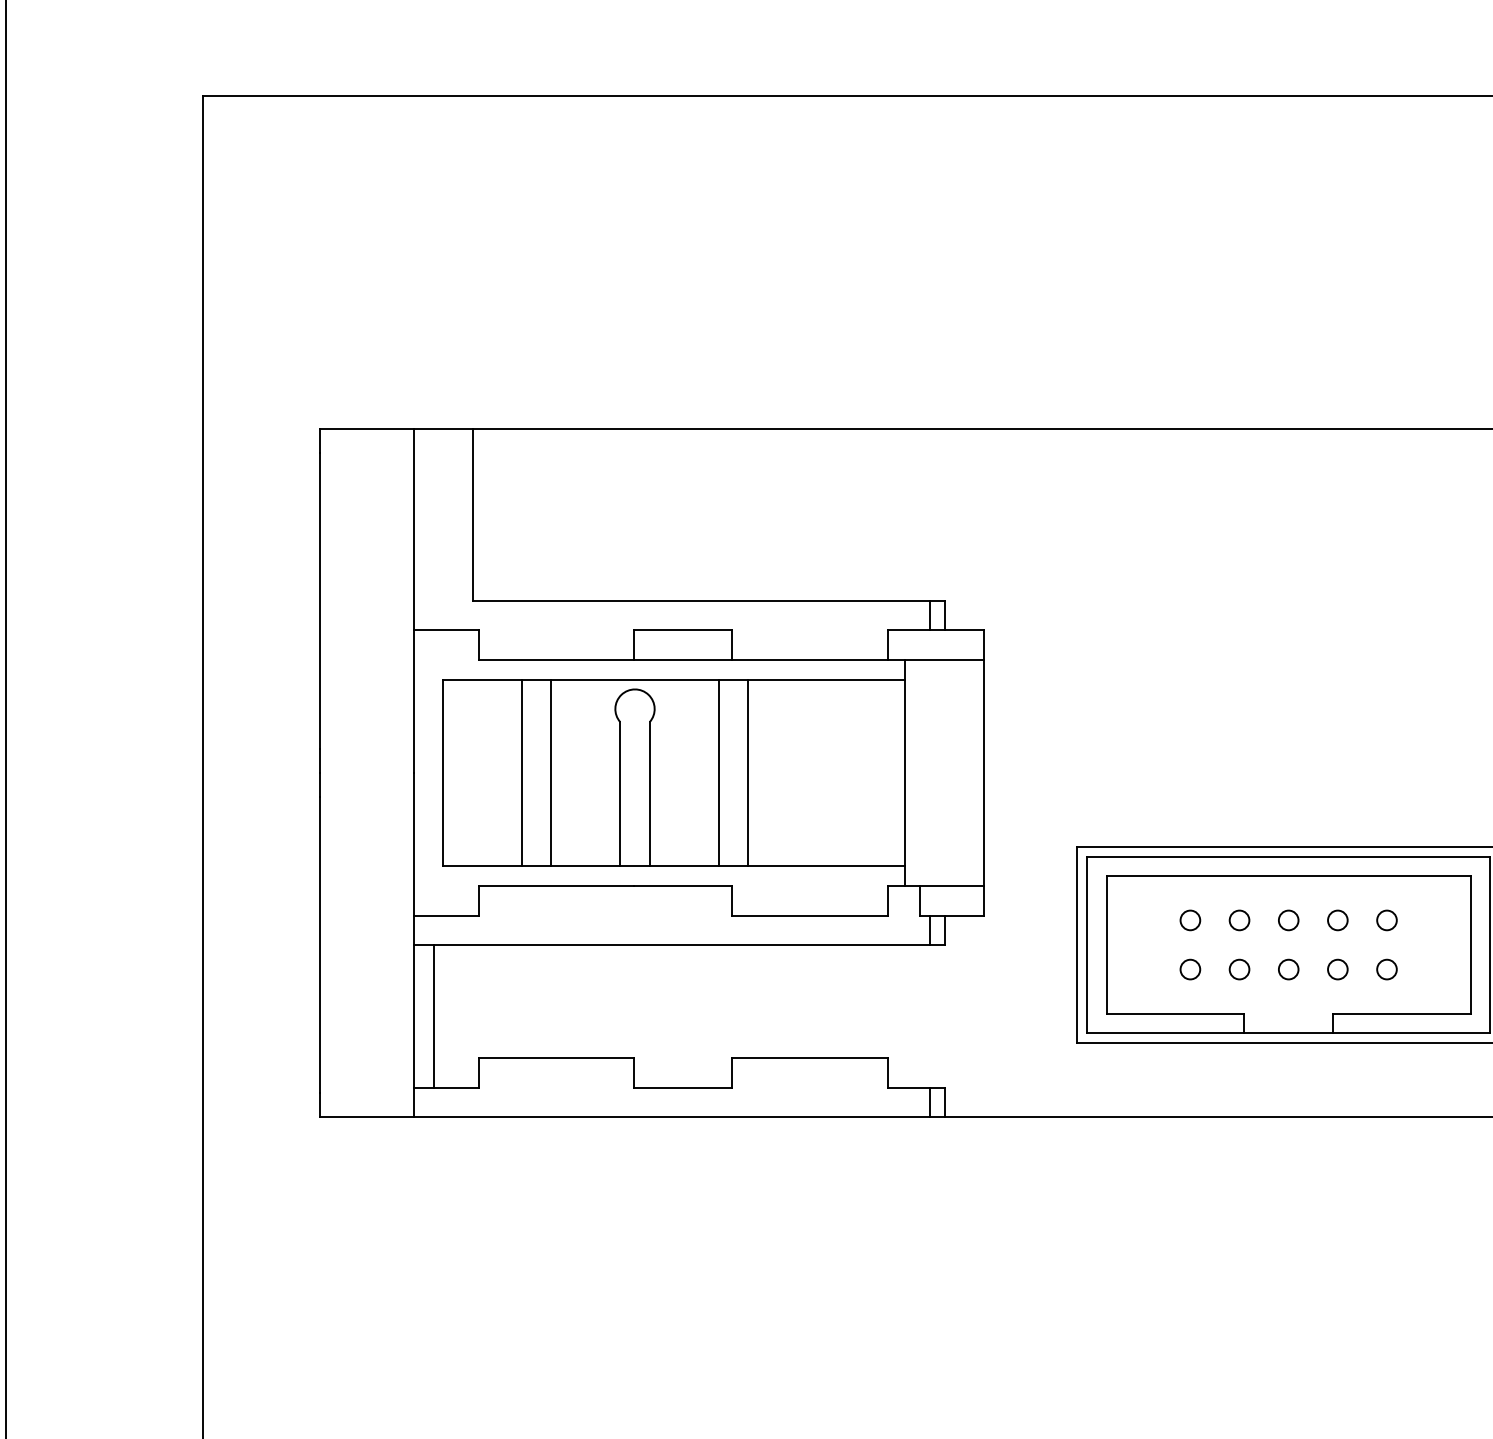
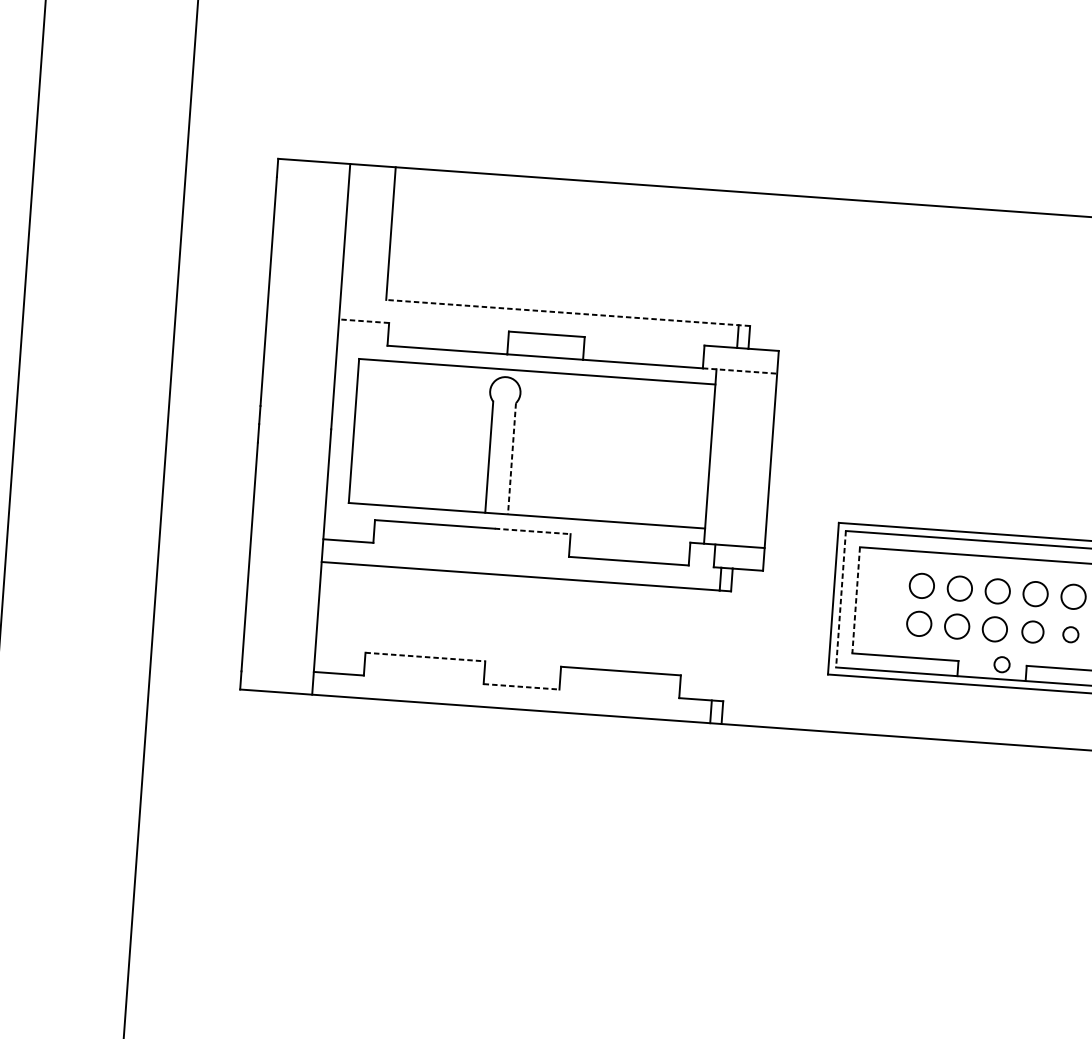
line: (708, 600) -> (568, 312), solid -> dashed
line: (445, 630) -> (363, 321), solid -> dashed
line: (936, 659) -> (740, 370), solid -> dashed
line: (521, 772) -> (414, 434), removed
line: (551, 772) -> (437, 436), removed
line: (718, 772) -> (566, 445), removed
line: (748, 772) -> (589, 447), removed
line: (649, 794) -> (511, 458), solid -> dashed
line: (683, 886) -> (532, 531), solid -> dashed
circle: (1190, 920) -> (922, 586), size x1.6
circle: (1239, 920) -> (959, 588), size x1.6
circle: (1288, 920) -> (997, 591), size x1.6
circle: (1337, 920) -> (1035, 594), size x1.6
circle: (1386, 920) -> (1073, 596), size x1.6
line: (1087, 945) -> (841, 599), solid -> dashed
line: (1106, 945) -> (855, 600), solid -> dashed
circle: (1190, 969) -> (919, 623), size x1.6
circle: (1239, 969) -> (957, 626), size x1.6
circle: (1288, 969) -> (994, 629), size x1.6
circle: (1337, 969) -> (1032, 631), size x1.4
circle: (1300, 1014) -> (1001, 664), added
line: (433, 1016) -> (332, 618), removed
line: (556, 1058) -> (425, 657), solid -> dashed
line: (683, 1087) -> (521, 686), solid -> dashed

